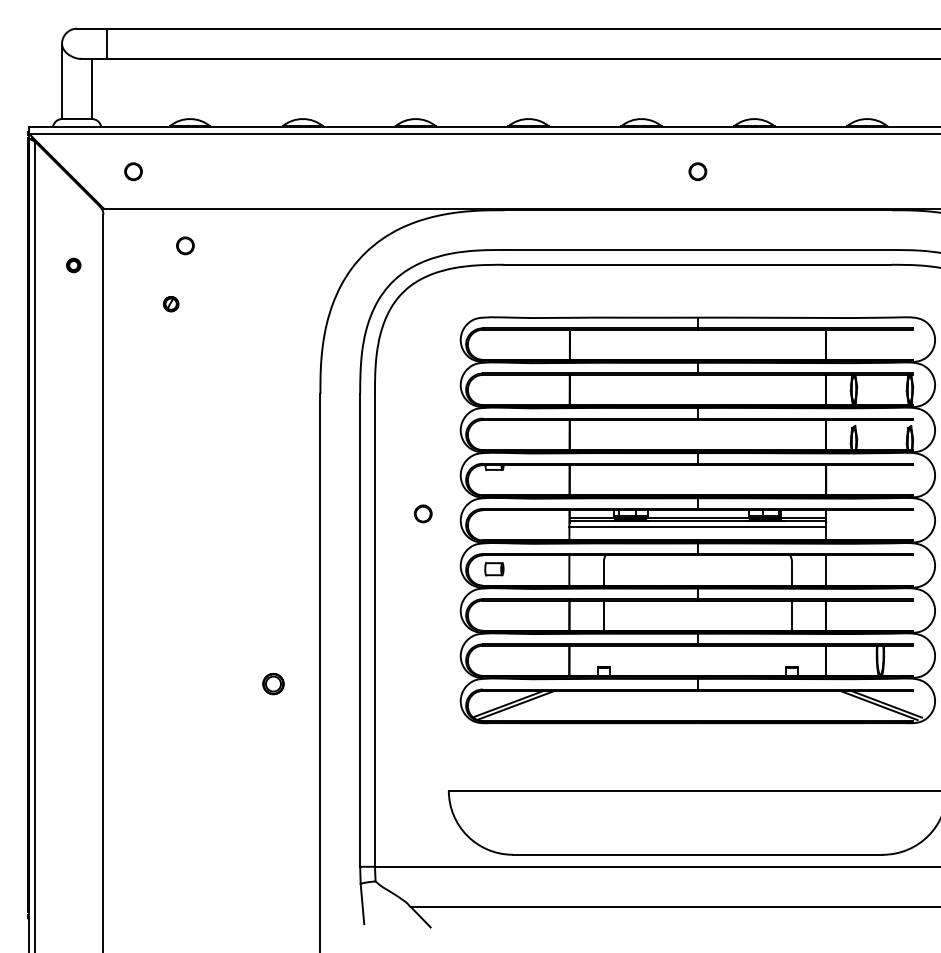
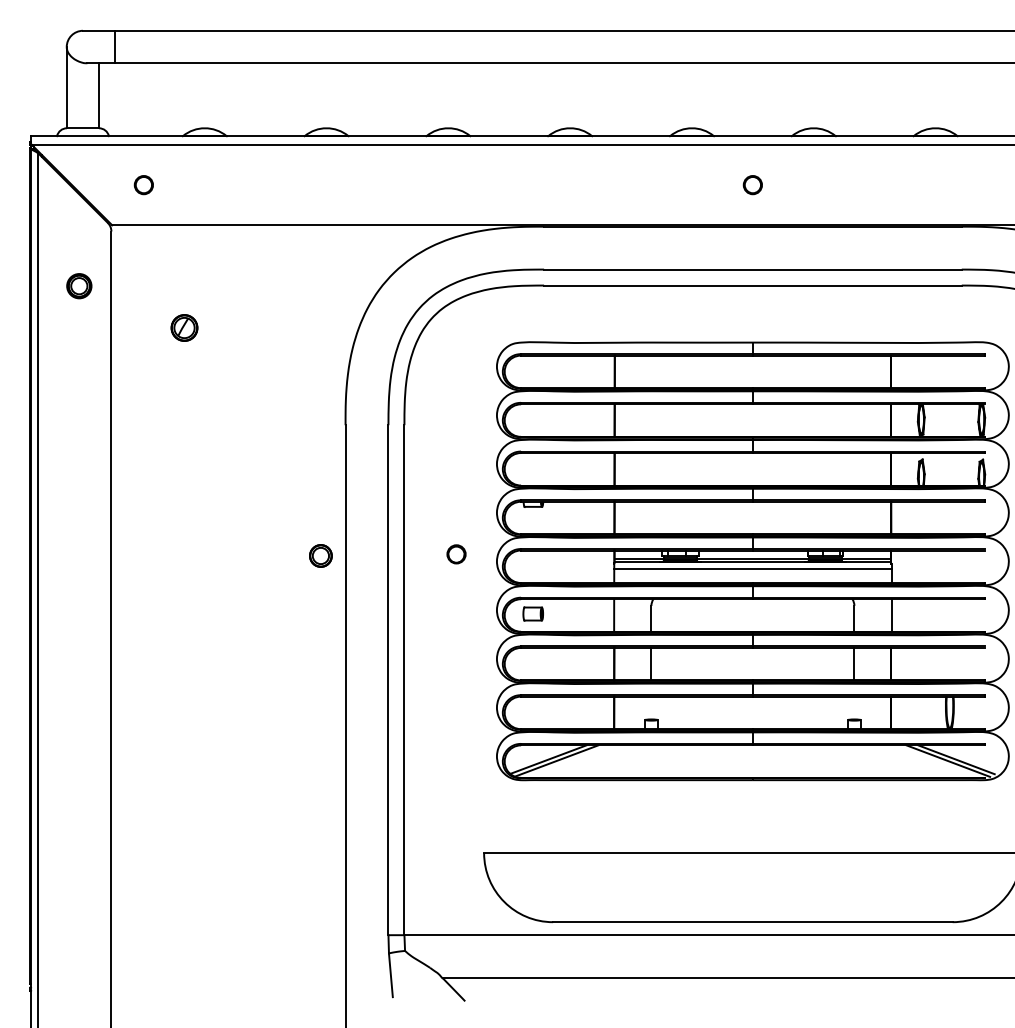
circle: (185, 246) -> (199, 265), removed
part: (73, 265) -> (79, 286), size x1.67
part: (171, 303) -> (184, 327), size x1.67
part: (273, 683) -> (320, 555), moved

